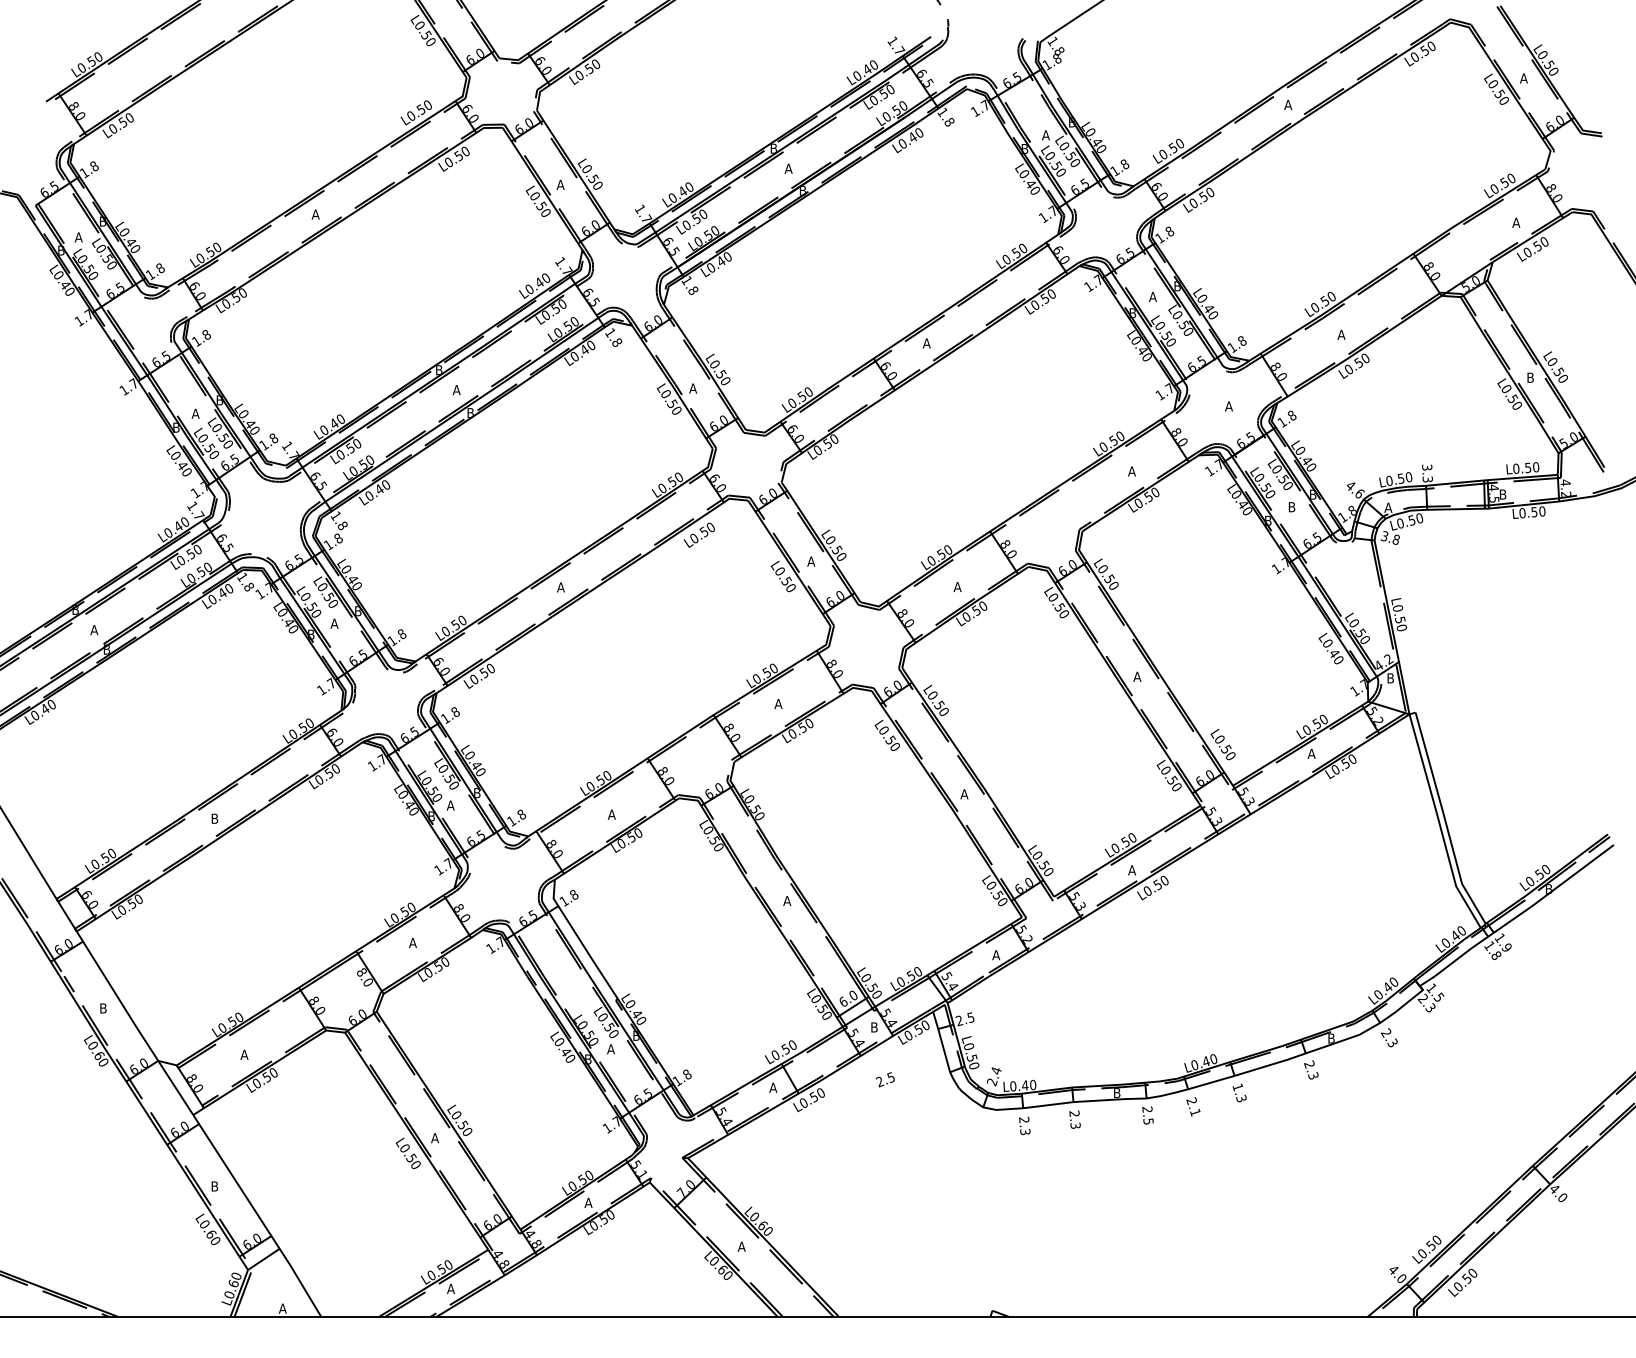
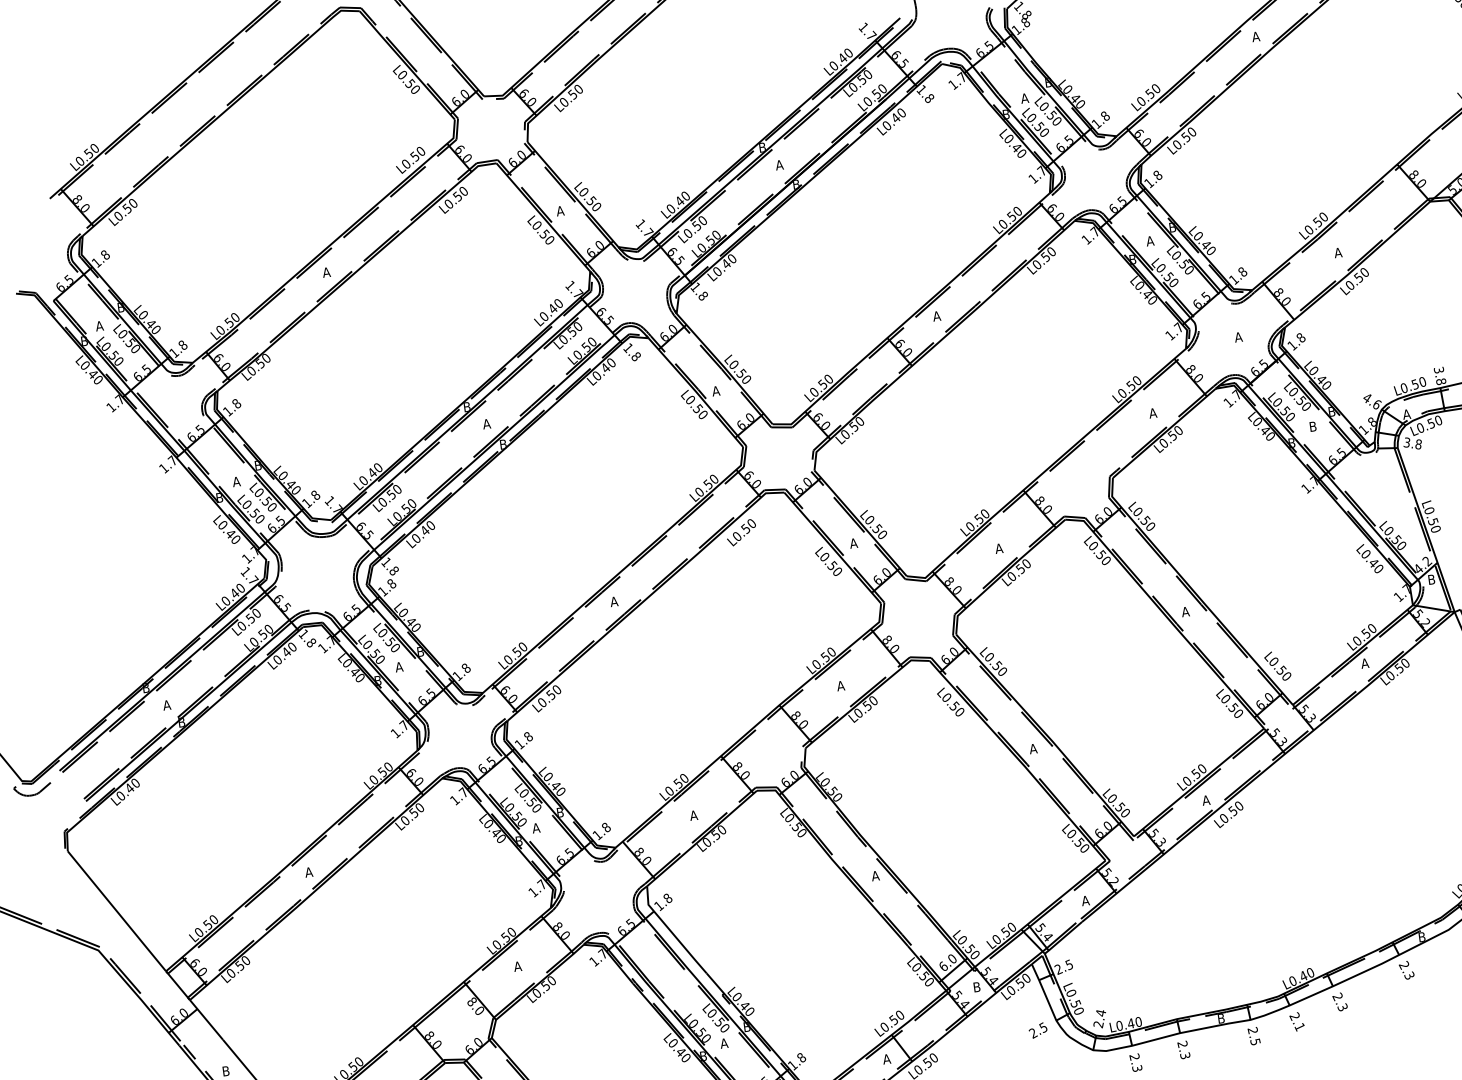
text: (1427, 479) -> (1440, 381), 3.3 -> 3.8
text: (214, 818) -> (308, 872), B -> A
text: (884, 1079) -> (1037, 1030), moved
text: (1237, 1087) -> (1337, 997), 1.3 -> 2.3

